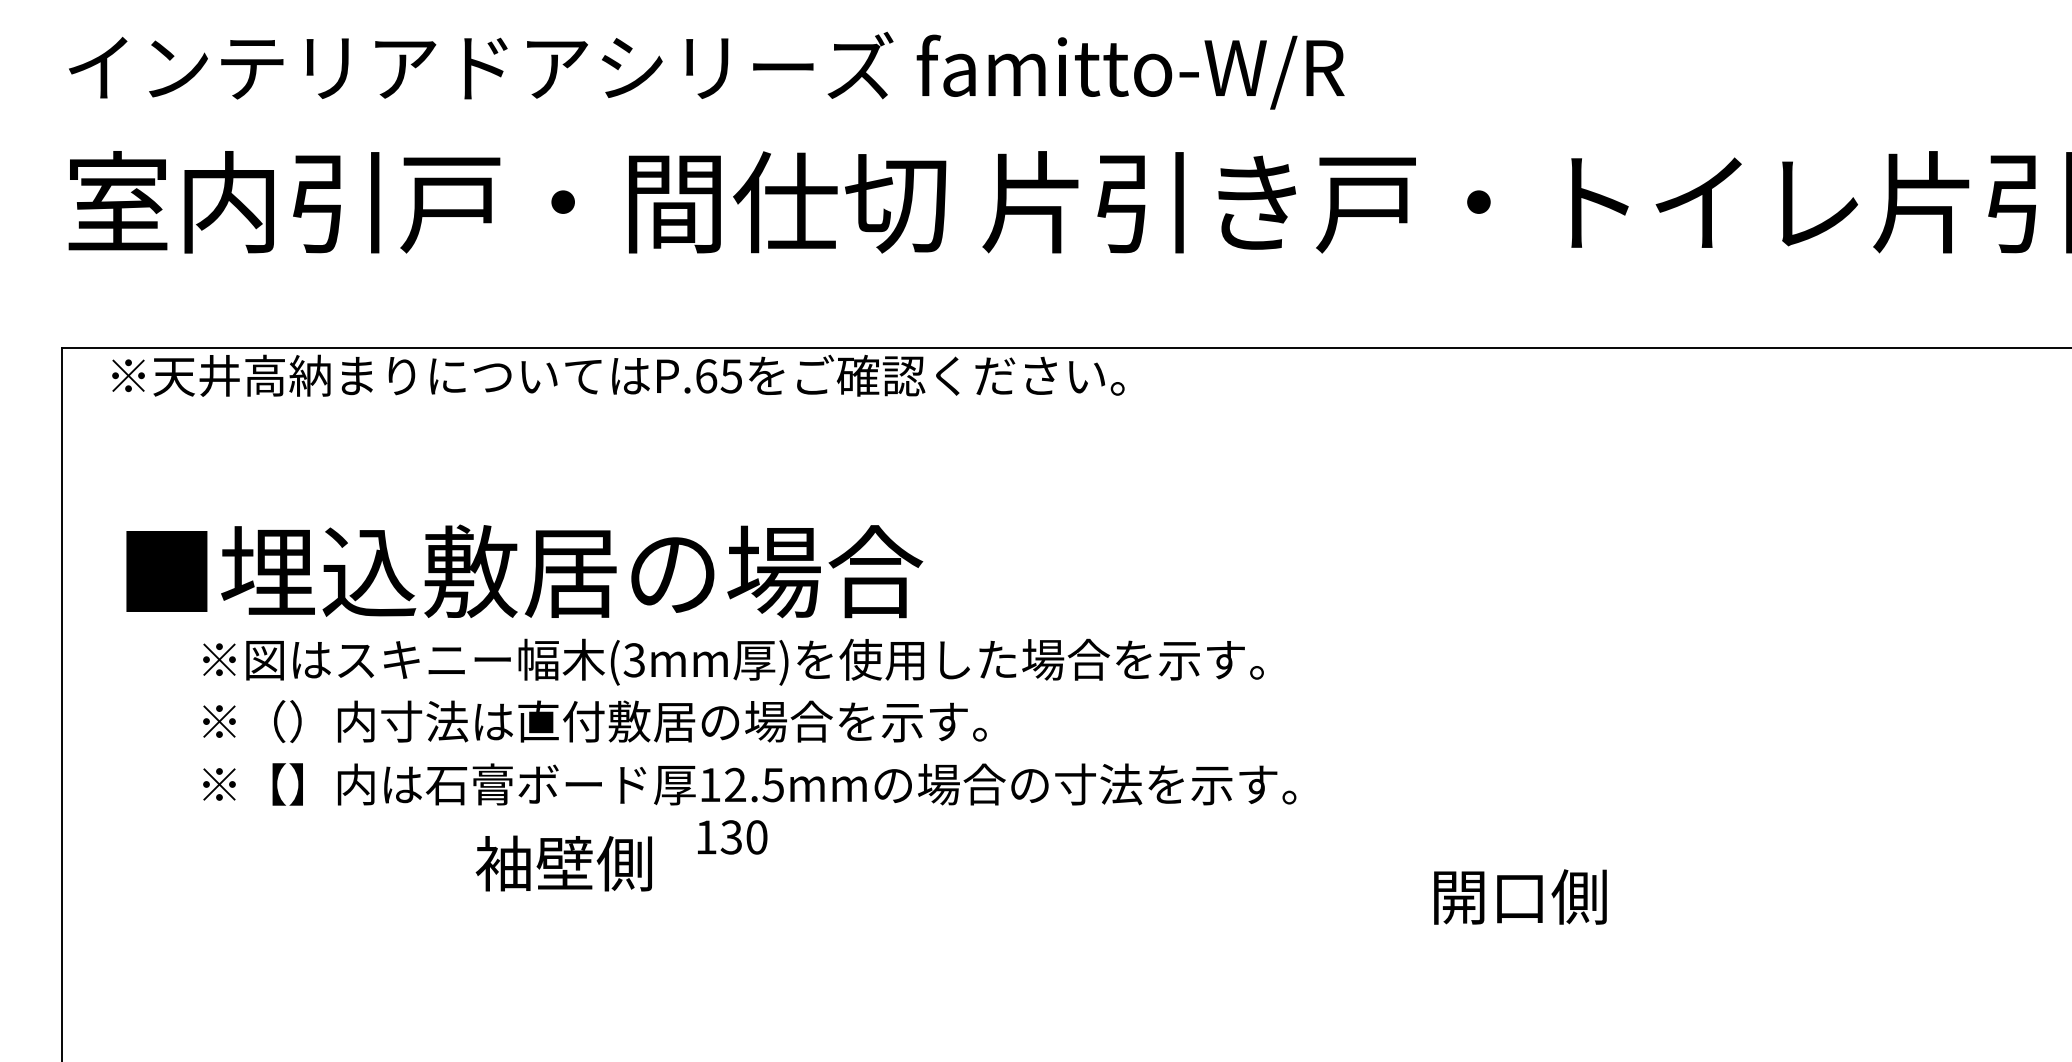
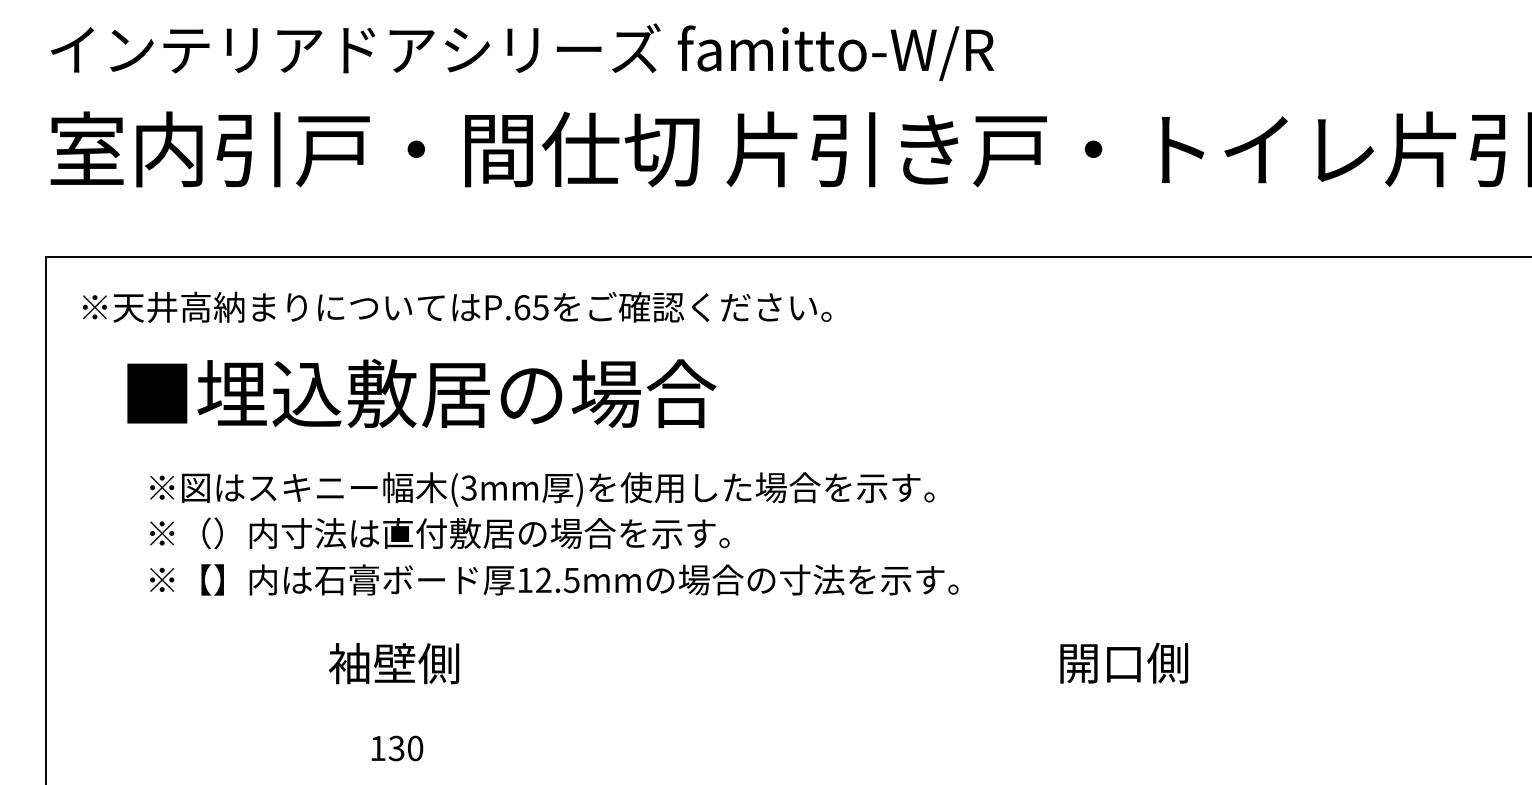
text: (618, 375) -> (457, 307), moved
text: (524, 571) -> (421, 393), moved
text: (732, 837) -> (397, 748), moved
text: (563, 863) -> (393, 663), moved

